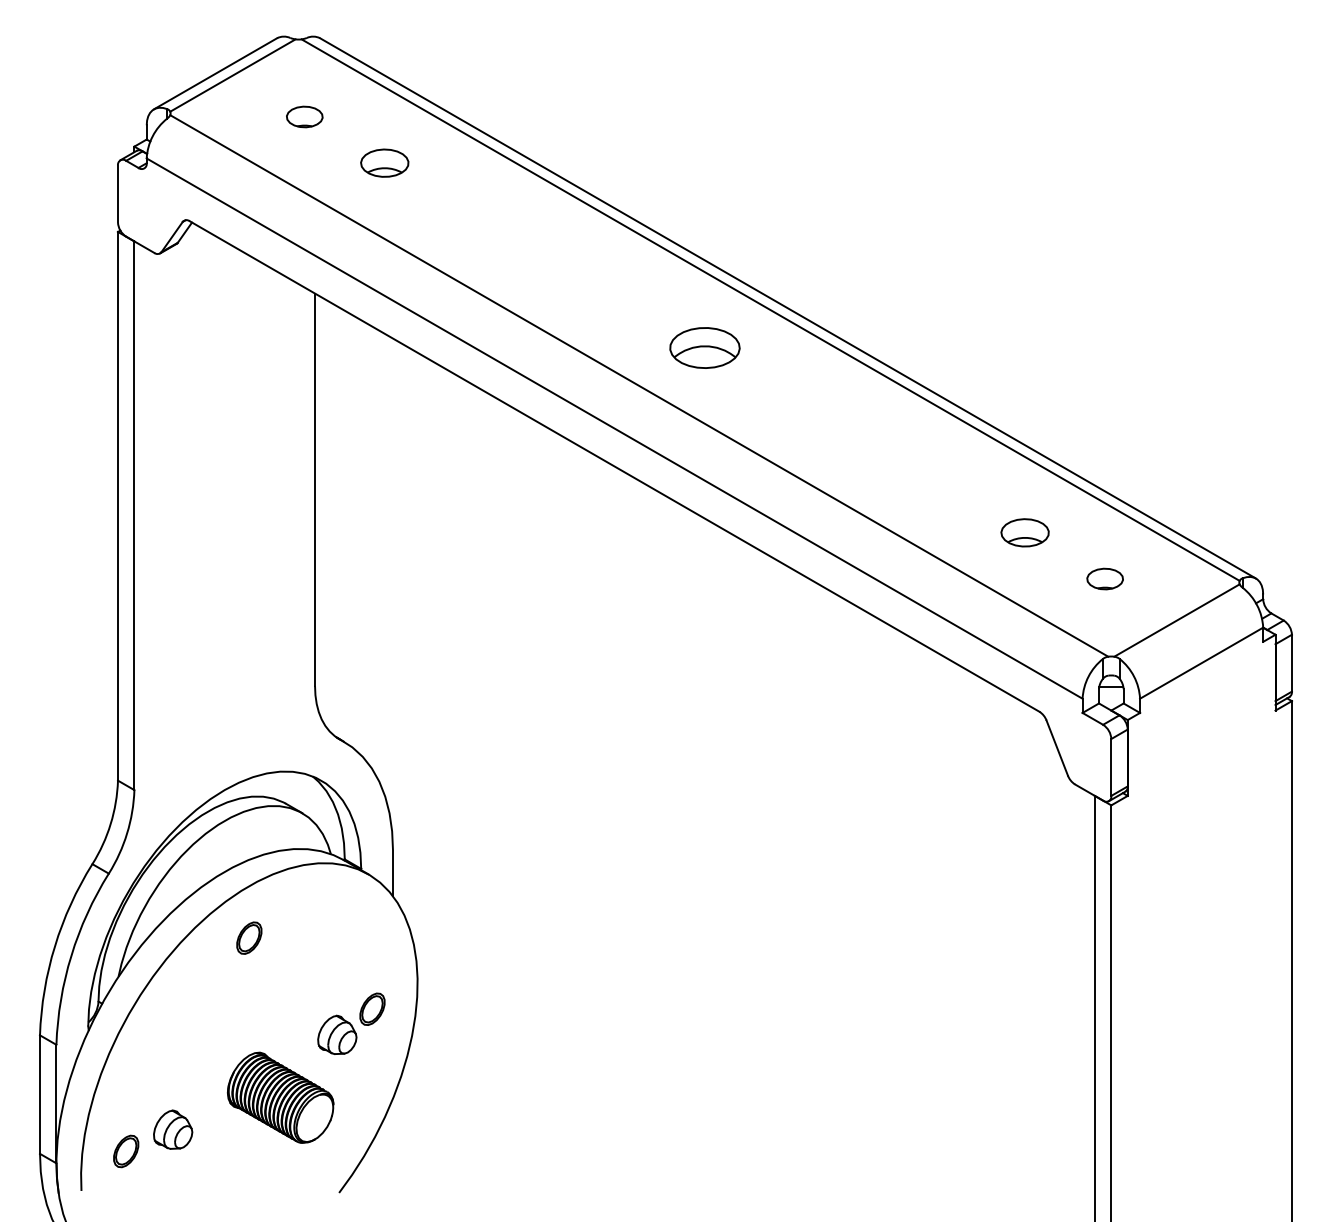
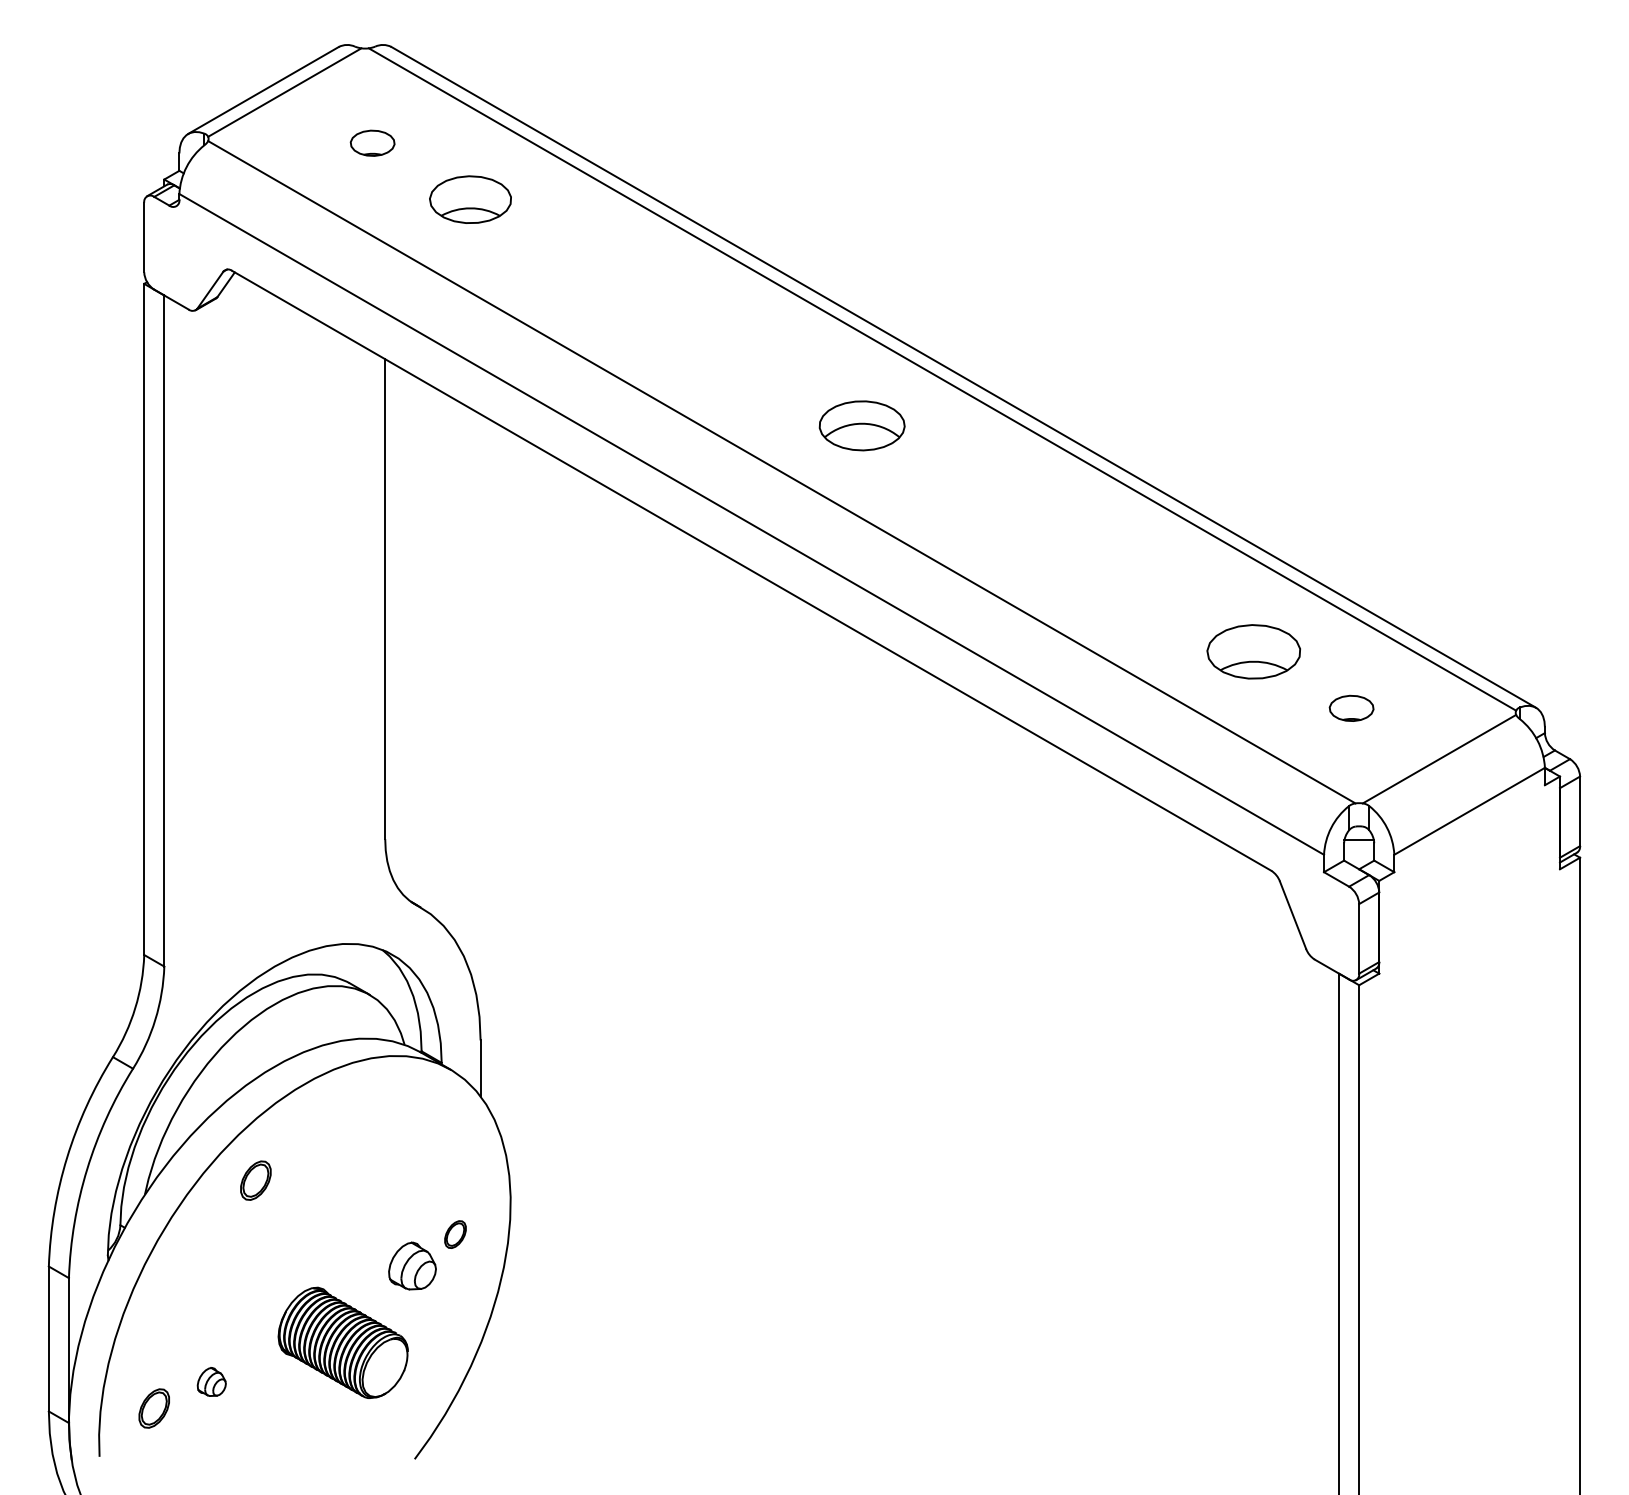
part: (384, 162) -> (470, 199), size x1.4
part: (1024, 532) -> (1253, 651), size x1.6
part: (249, 938) -> (255, 1180), moved
part: (372, 1009) -> (455, 1234), size x0.7
part: (172, 1129) -> (211, 1381), size x0.6

